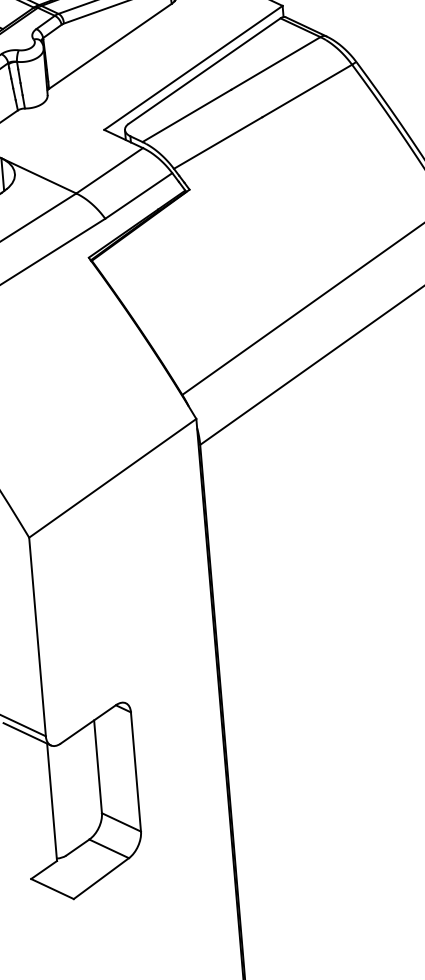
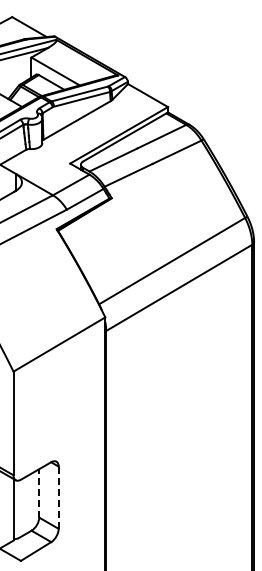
line: (98, 765) -> (39, 492), solid -> dashed
line: (135, 771) -> (58, 497), solid -> dashed

